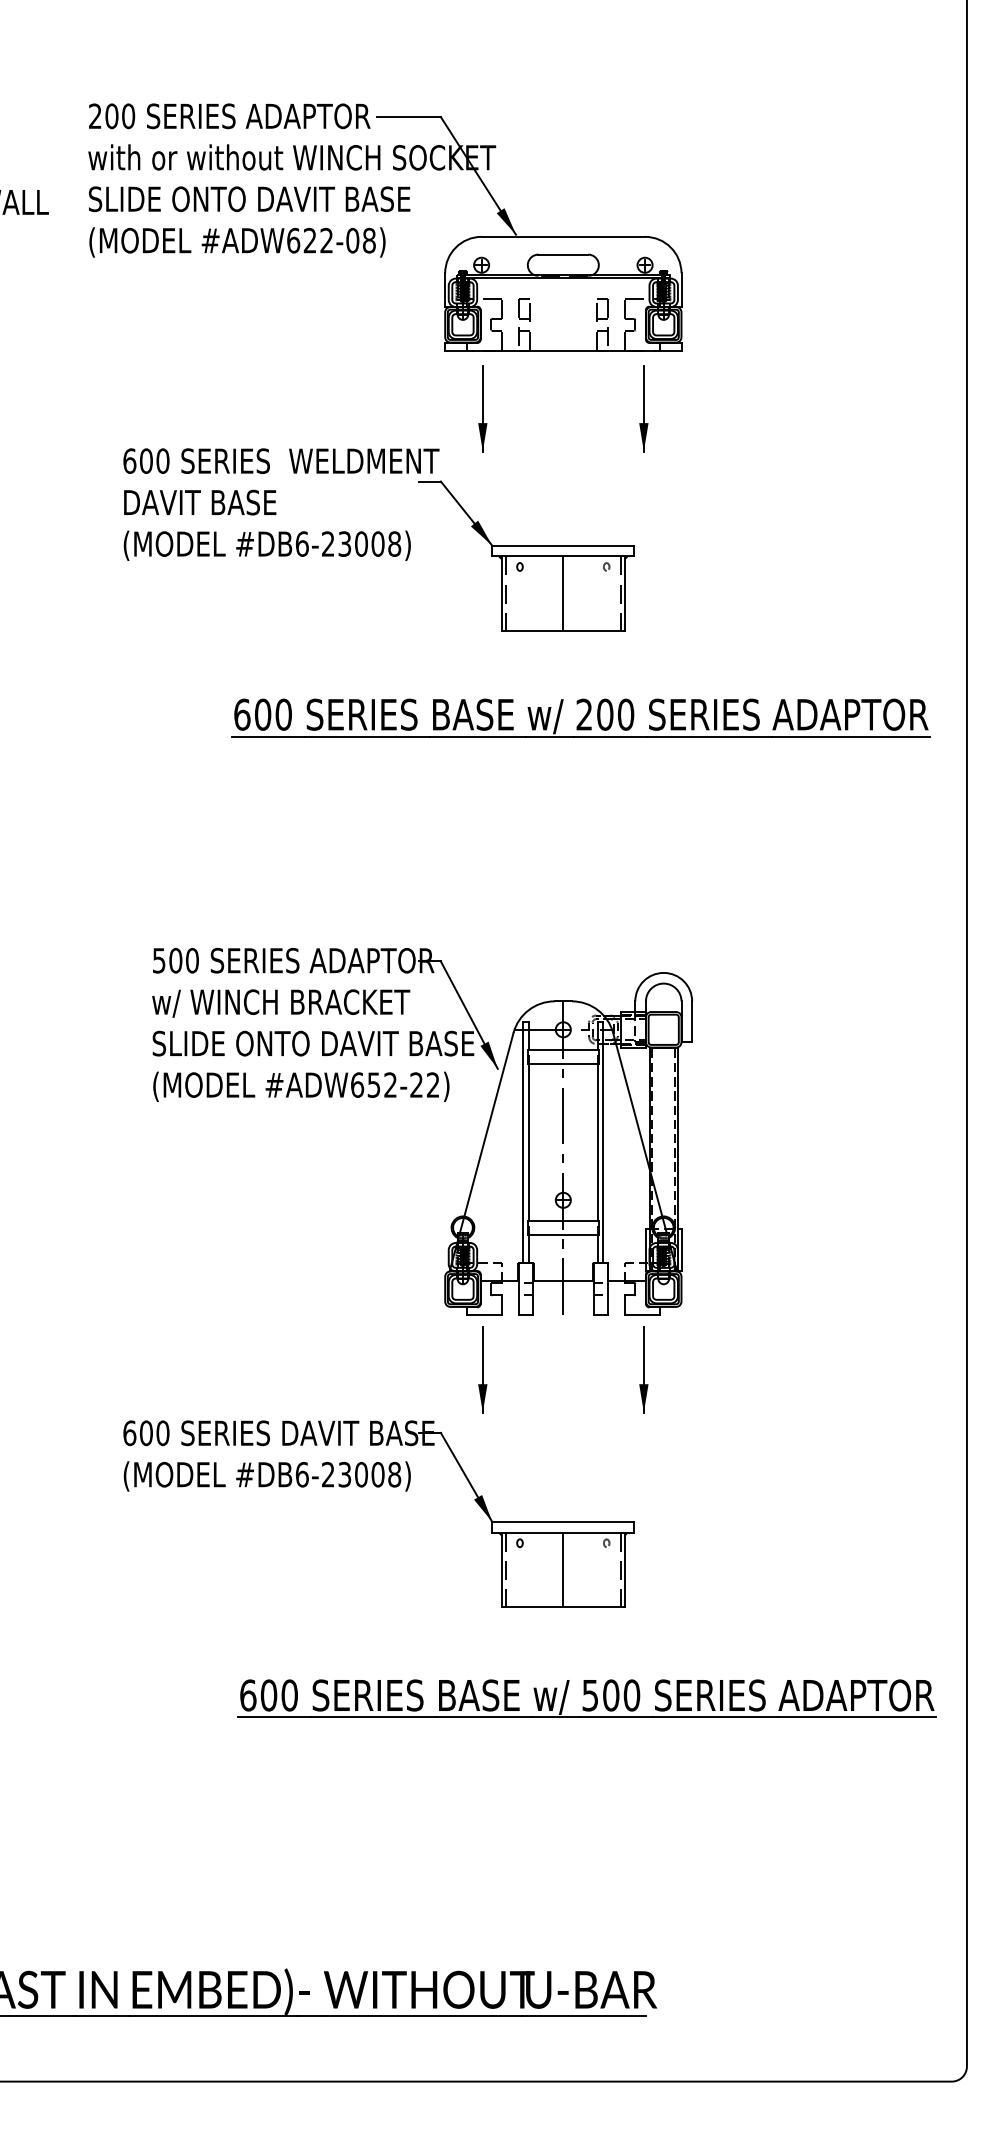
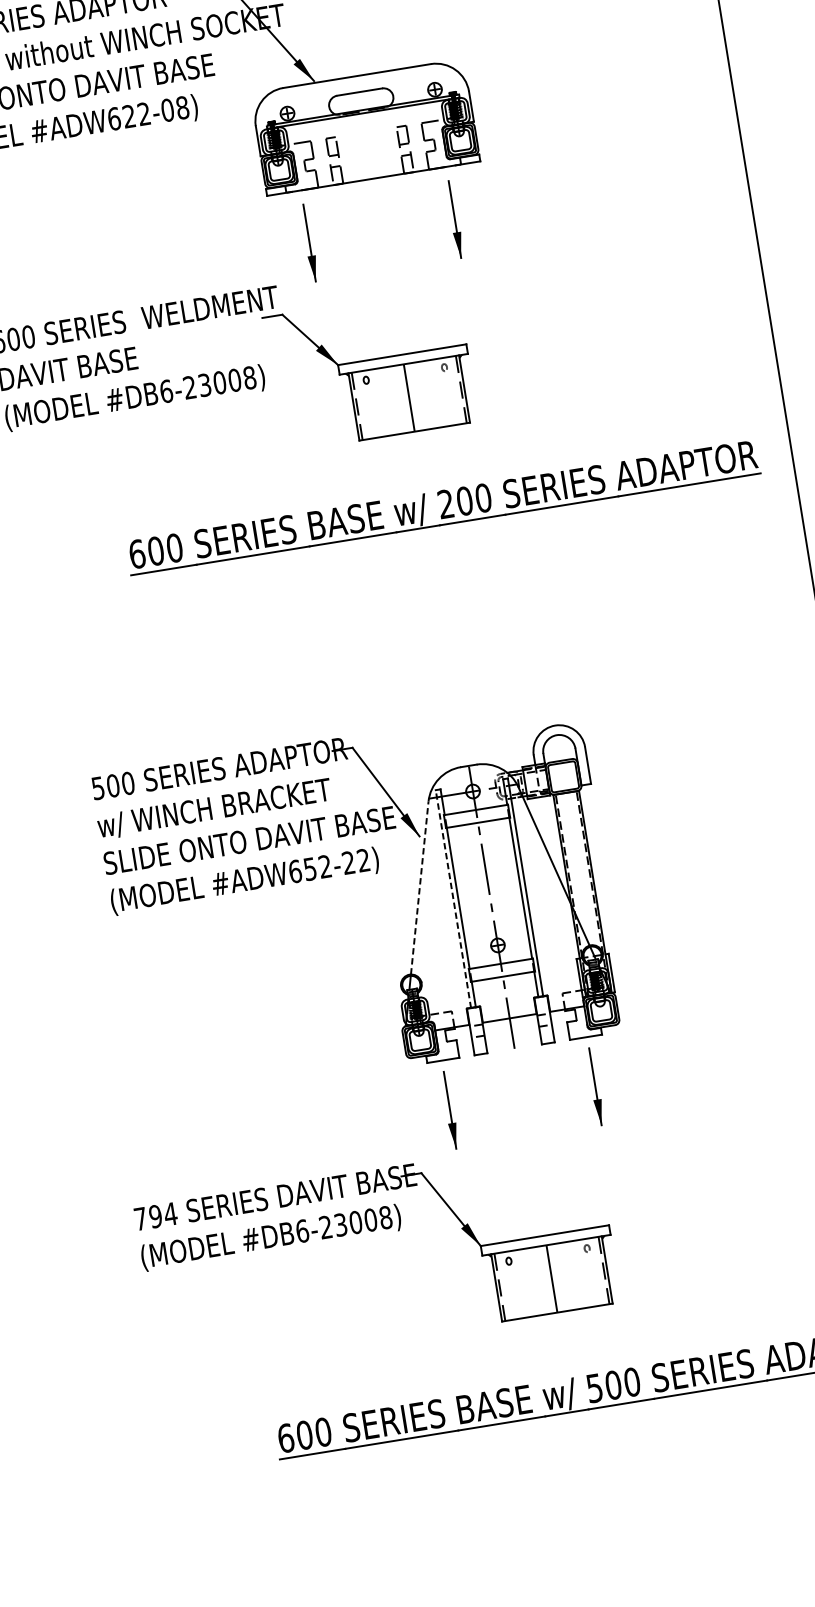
line: (489, 1124) -> (420, 887), solid -> dashed
line: (523, 1142) -> (453, 899), solid -> dashed
text: (146, 1433) -> (155, 1216), 600 -> 794

